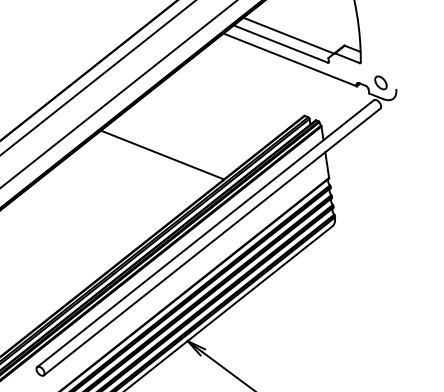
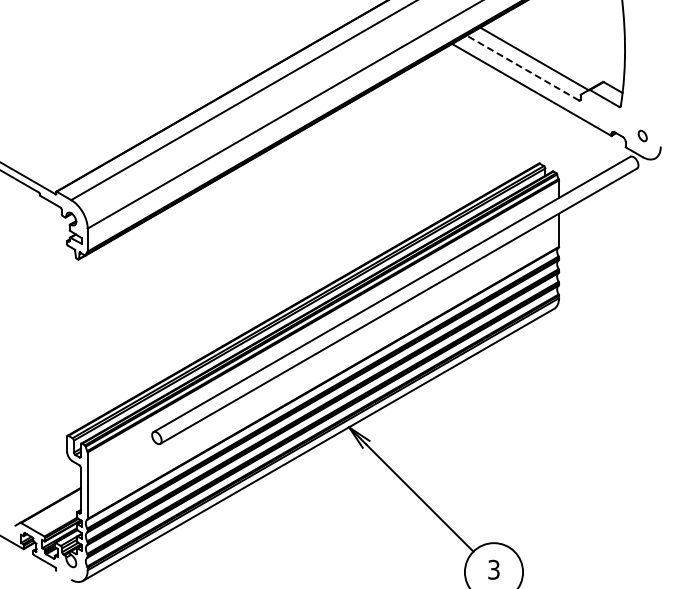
line: (280, 44) -> (522, 68), solid -> dashed
part: (380, 82) -> (642, 135), size x0.6
line: (162, 155) -> (351, 186), removed

